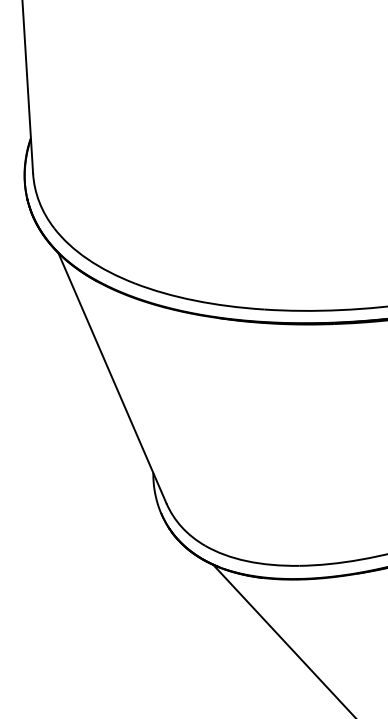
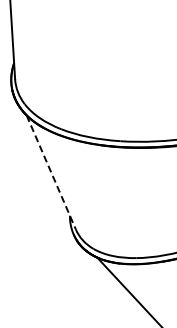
line: (112, 378) -> (51, 172), solid -> dashed

